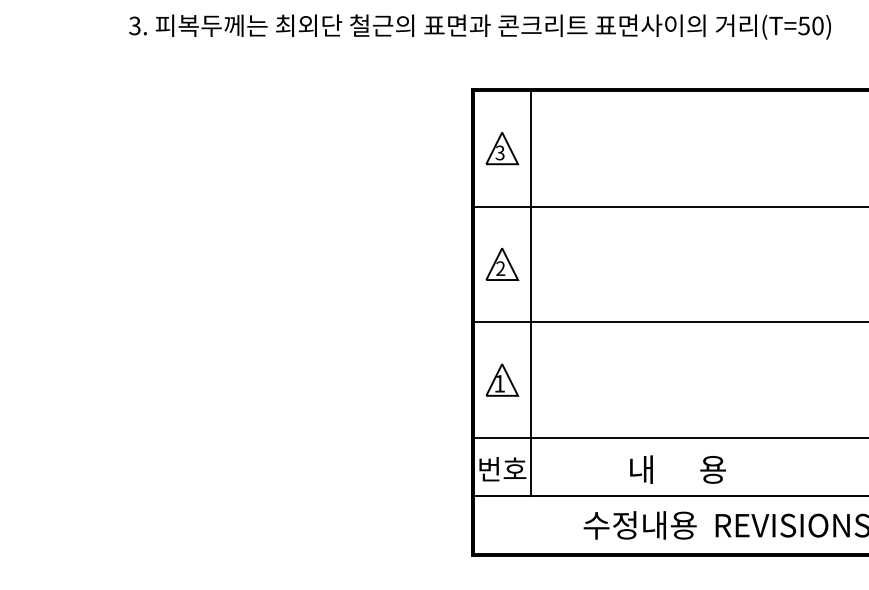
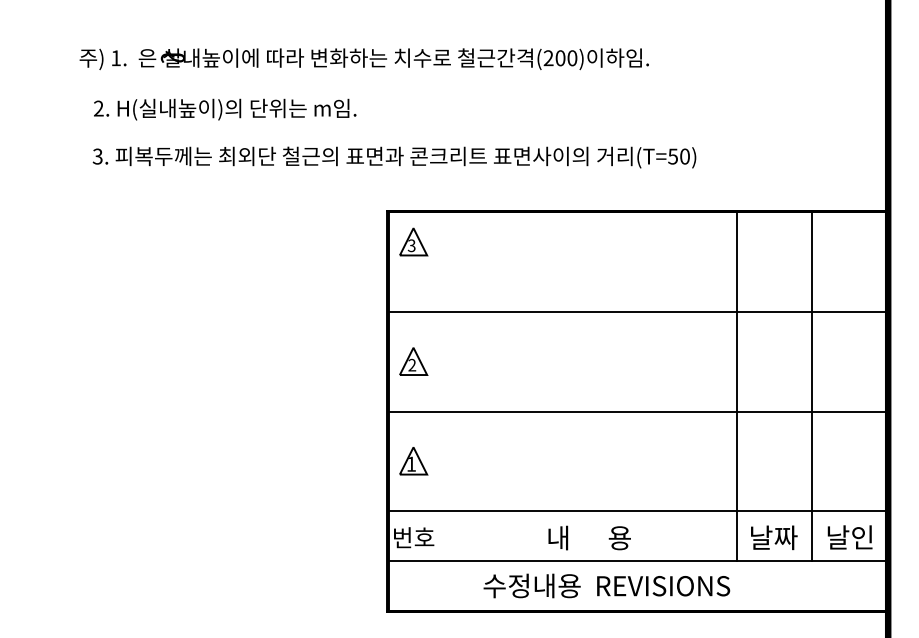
part: (502, 147) -> (413, 241), moved
line: (531, 293) -> (438, 386), removed
text: (677, 469) -> (589, 537), moved

